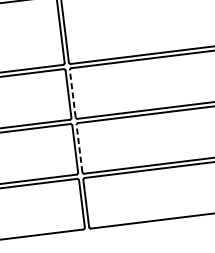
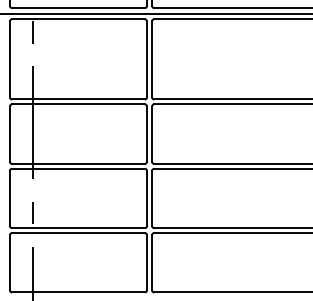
line: (73, 93) -> (152, 134), dashed -> solid
line: (79, 148) -> (152, 198), dashed -> solid

